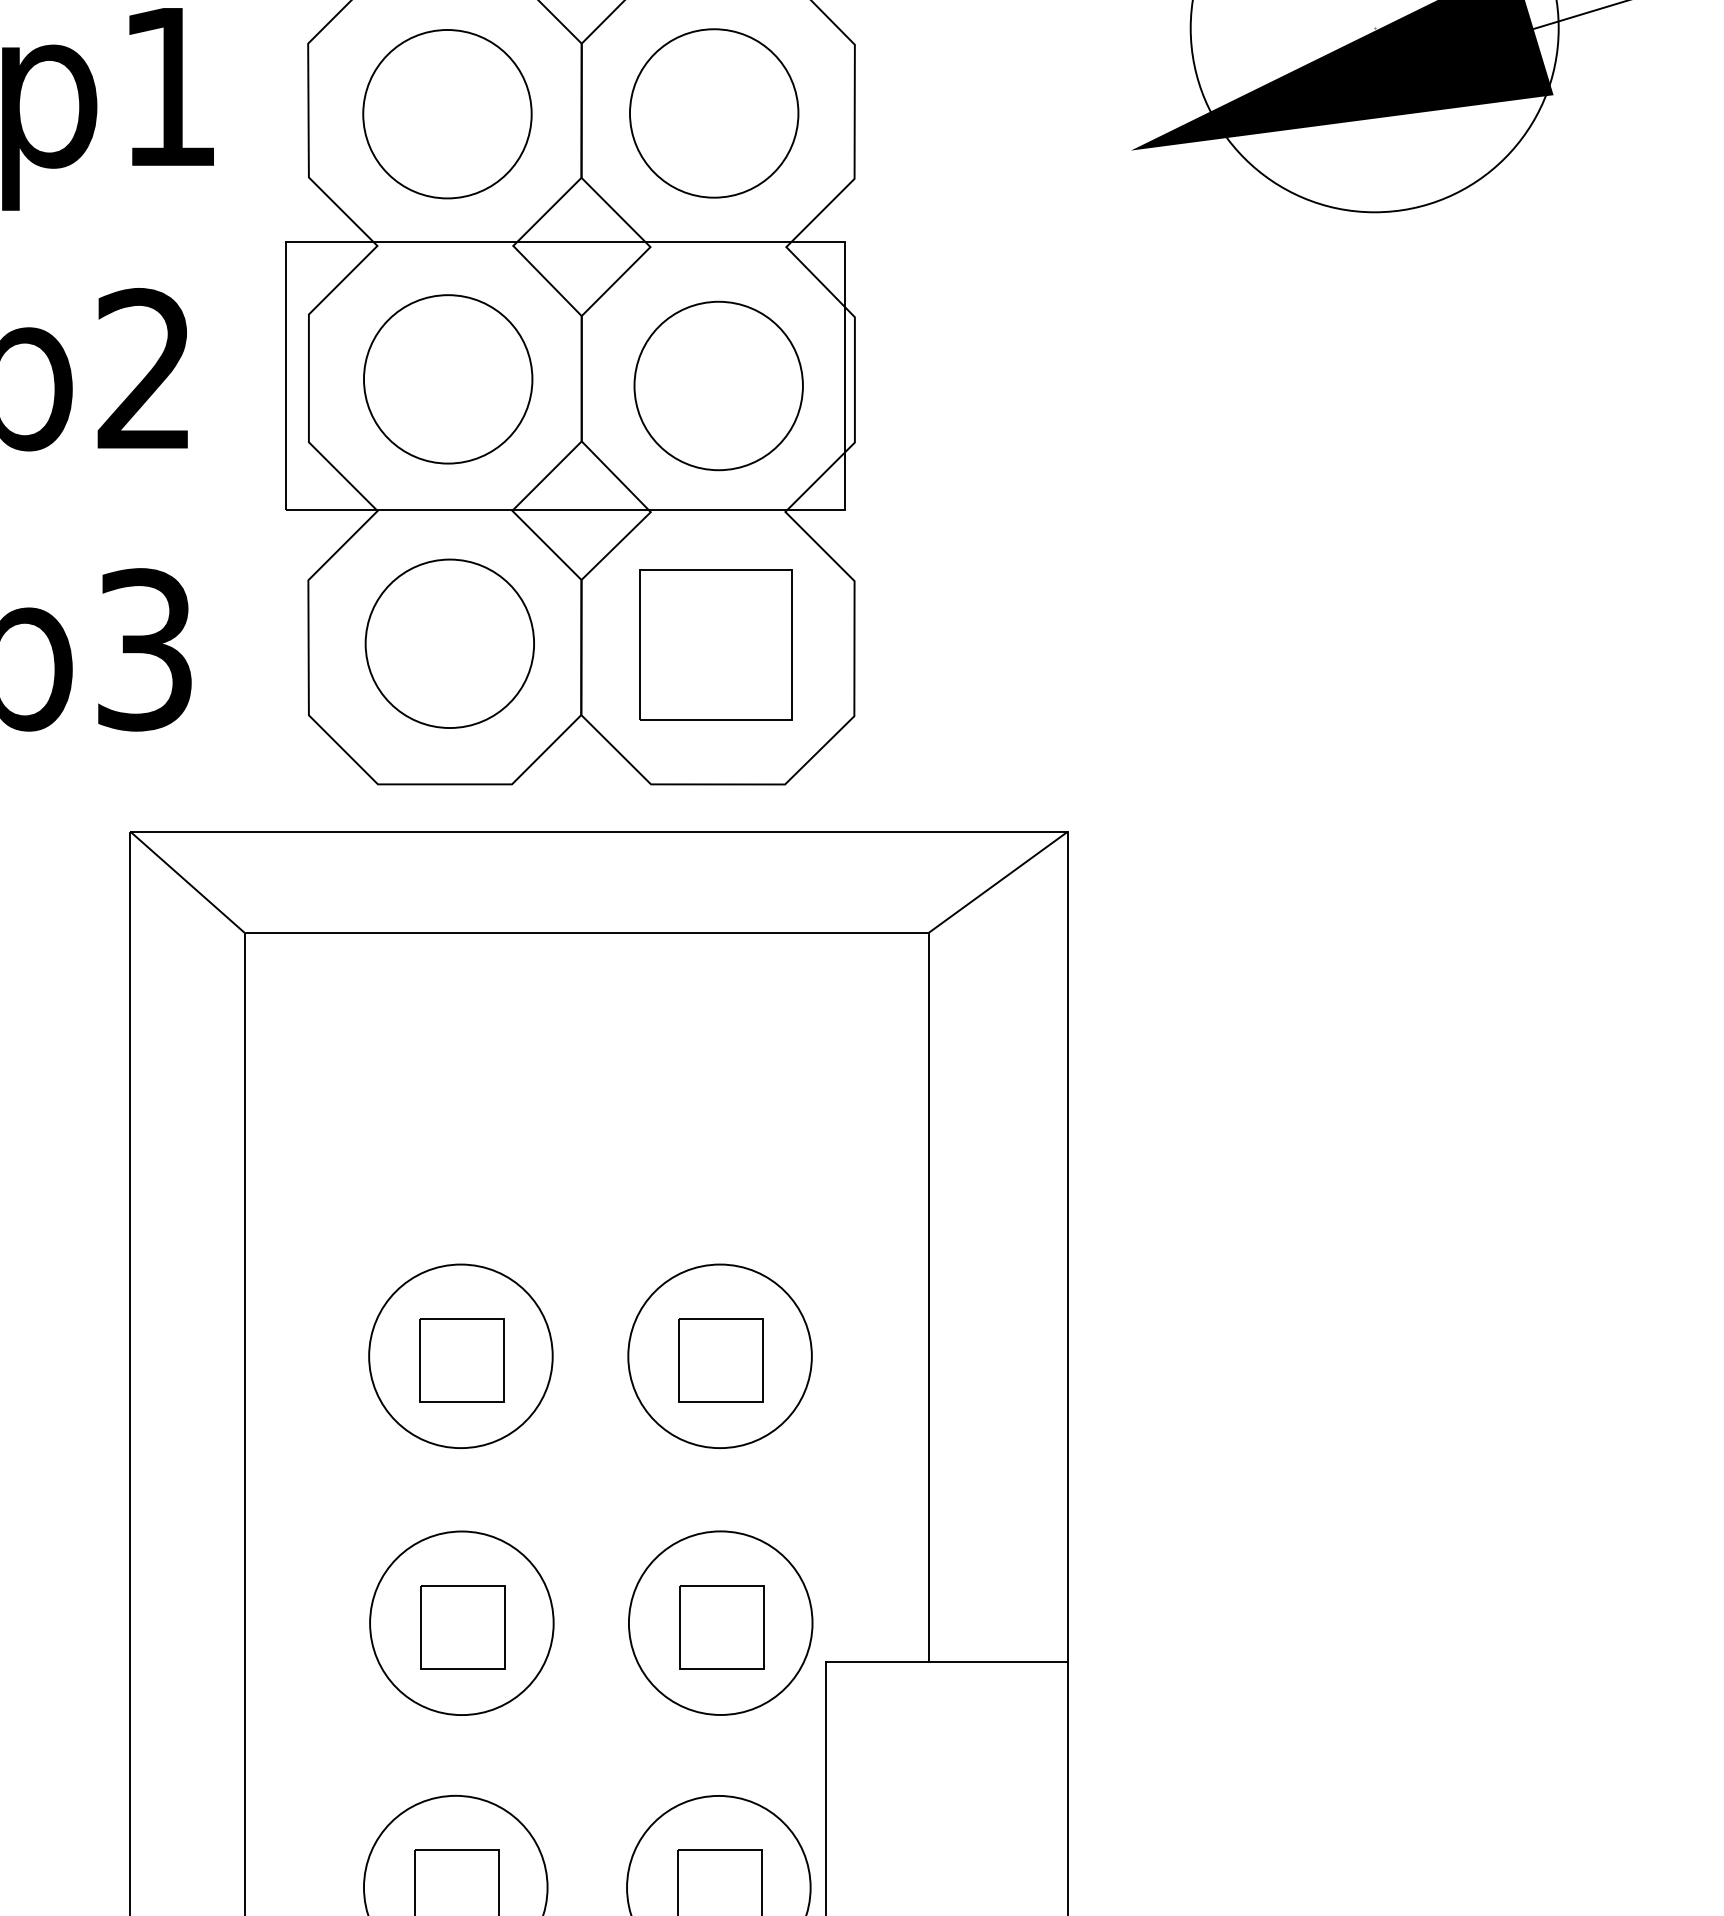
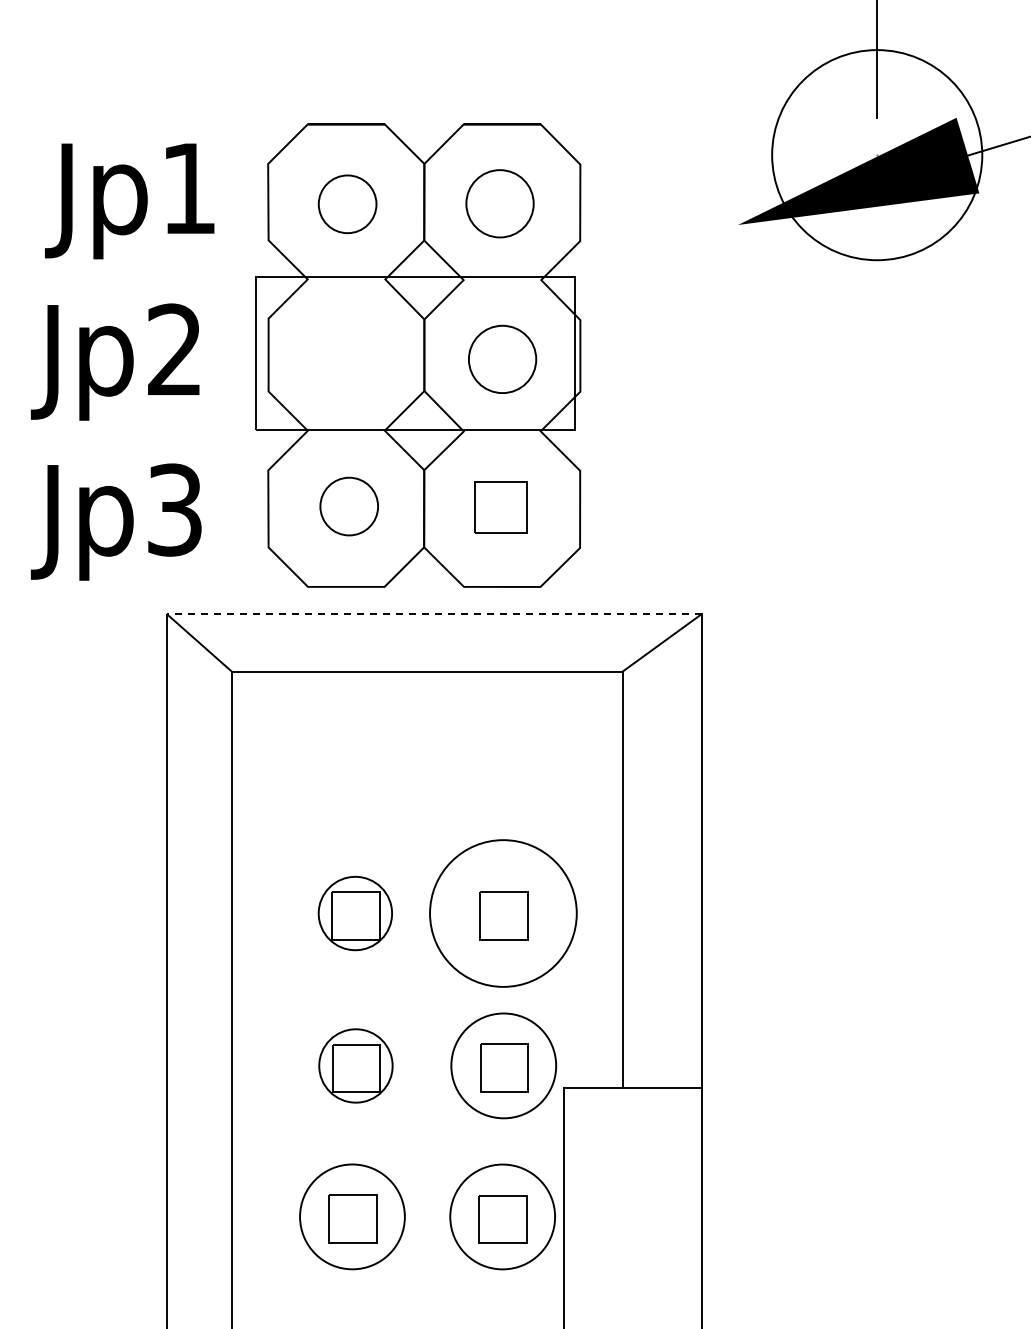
circle: (713, 112) -> (499, 203), size x0.7
circle: (447, 114) -> (347, 204), size x0.6
circle: (448, 379) -> (348, 355), removed
circle: (718, 386) -> (502, 359), size x0.7
circle: (450, 643) -> (349, 506), size x0.6
part: (716, 645) -> (501, 507), size x0.6
line: (599, 830) -> (434, 613), solid -> dashed
circle: (461, 1356) -> (355, 913), size x0.7
circle: (720, 1356) -> (503, 913), size x1.4
circle: (461, 1622) -> (355, 1065), size x0.7

